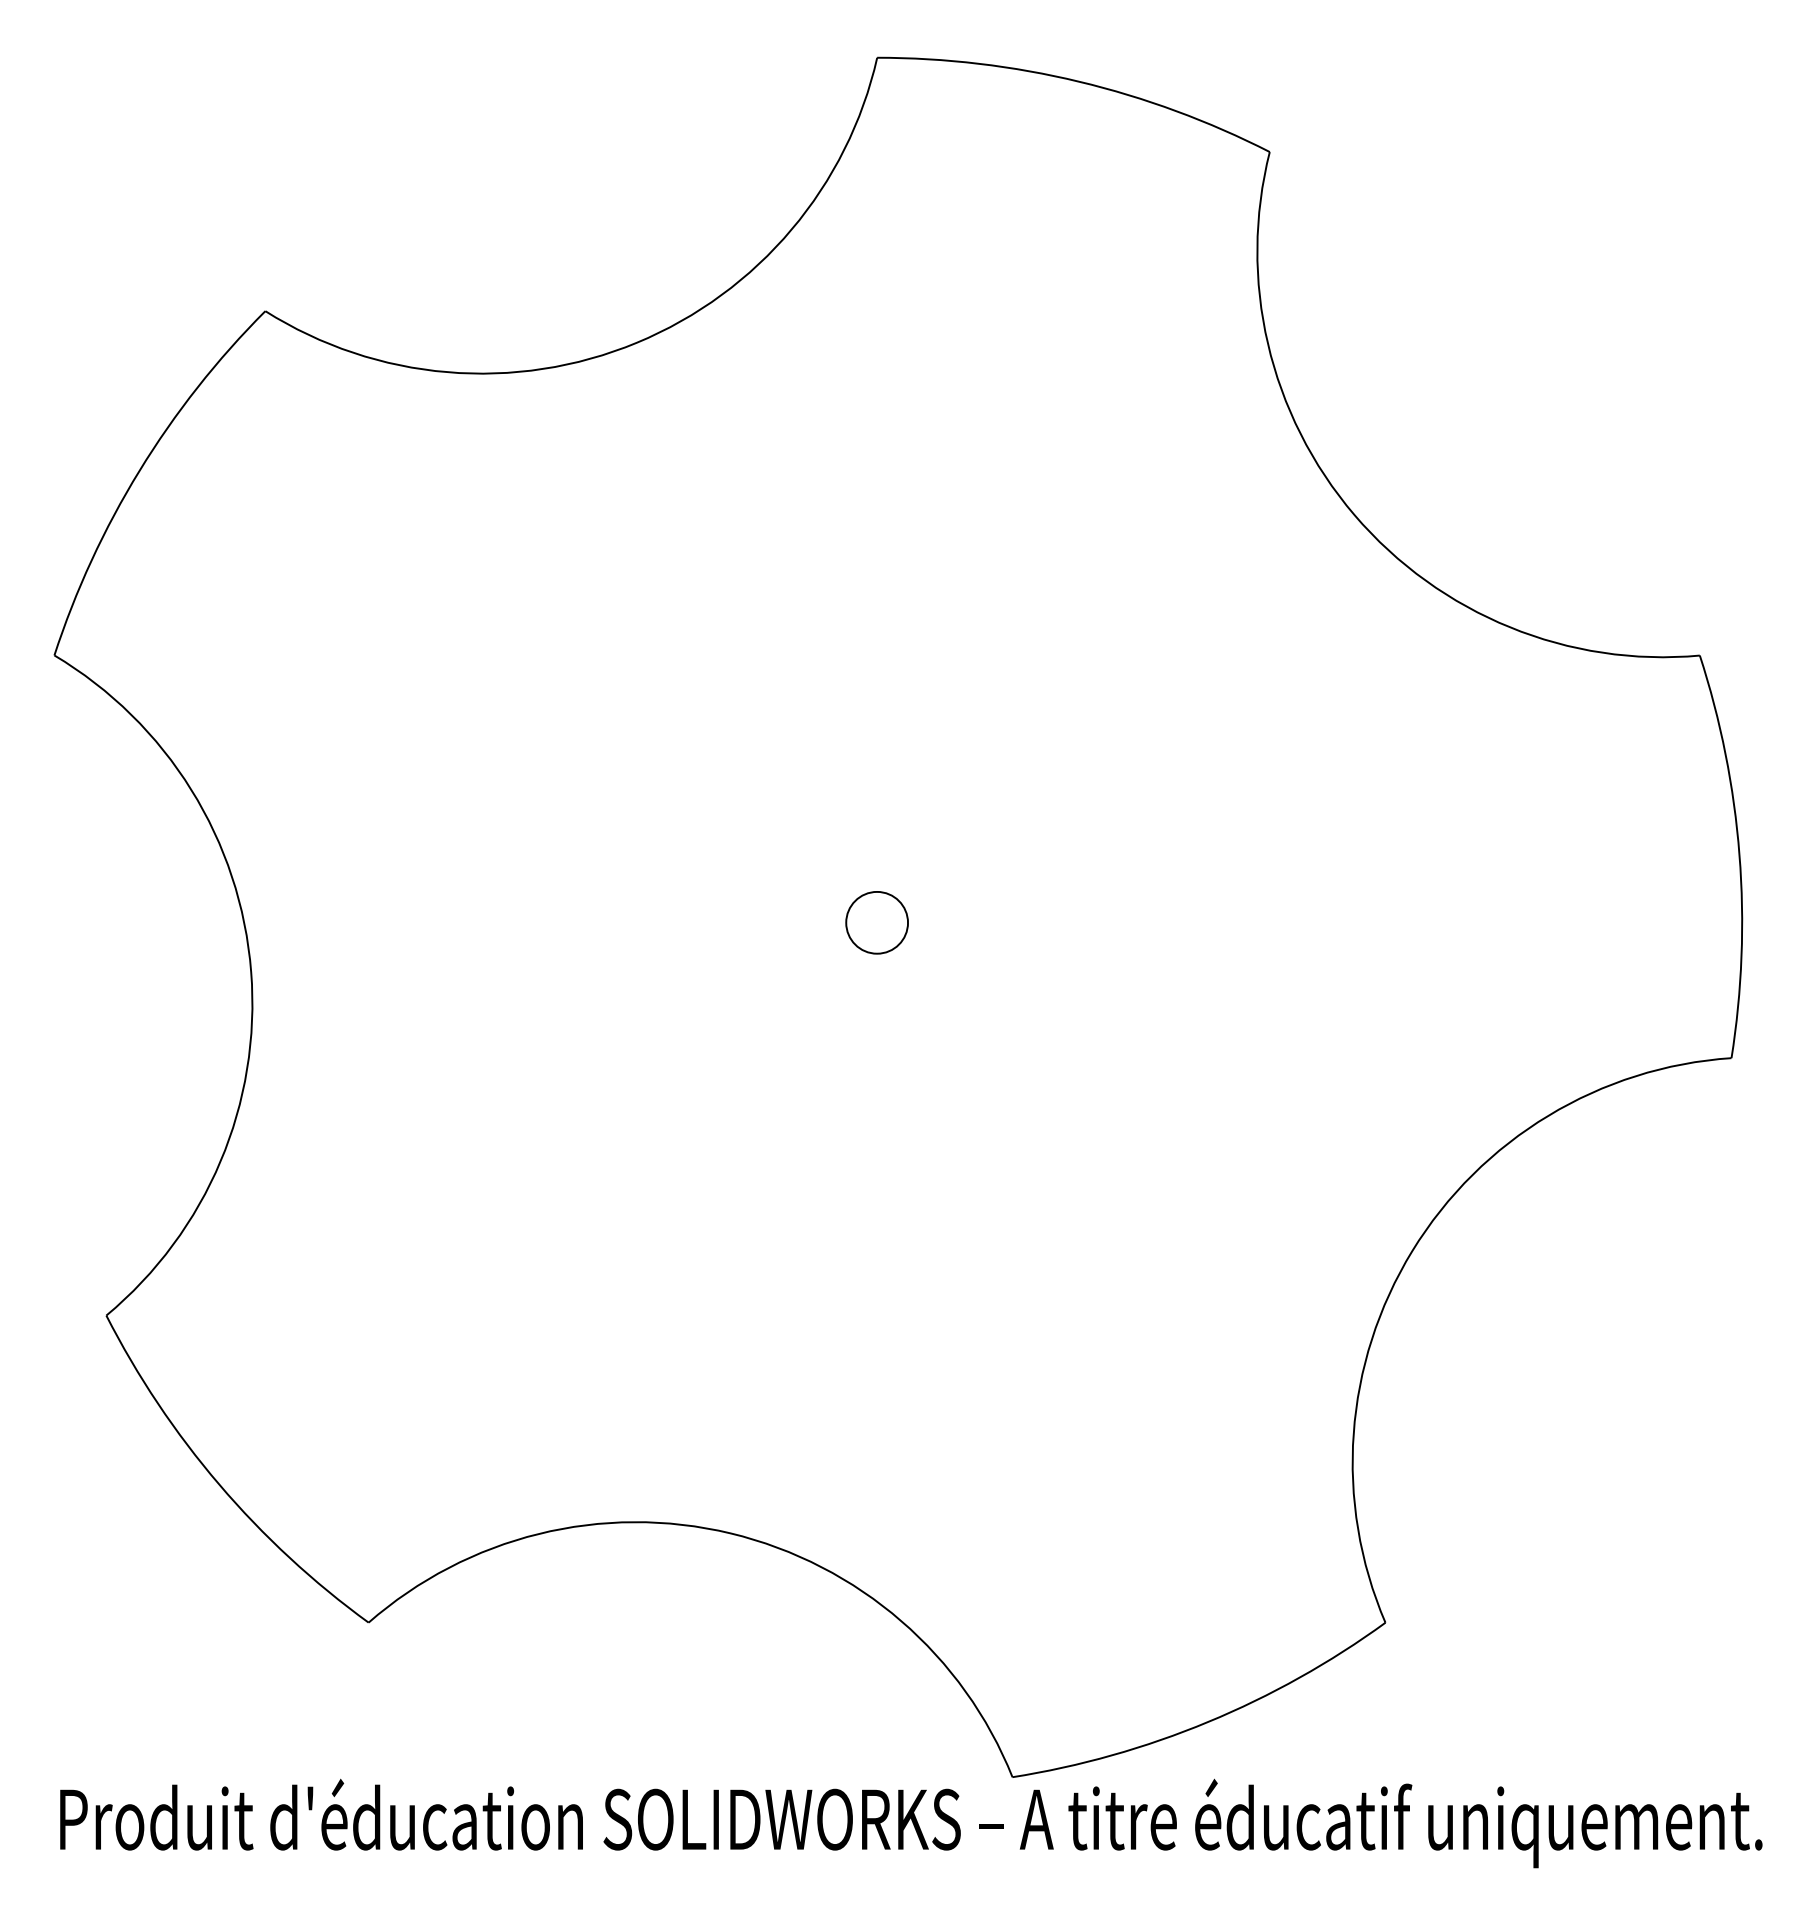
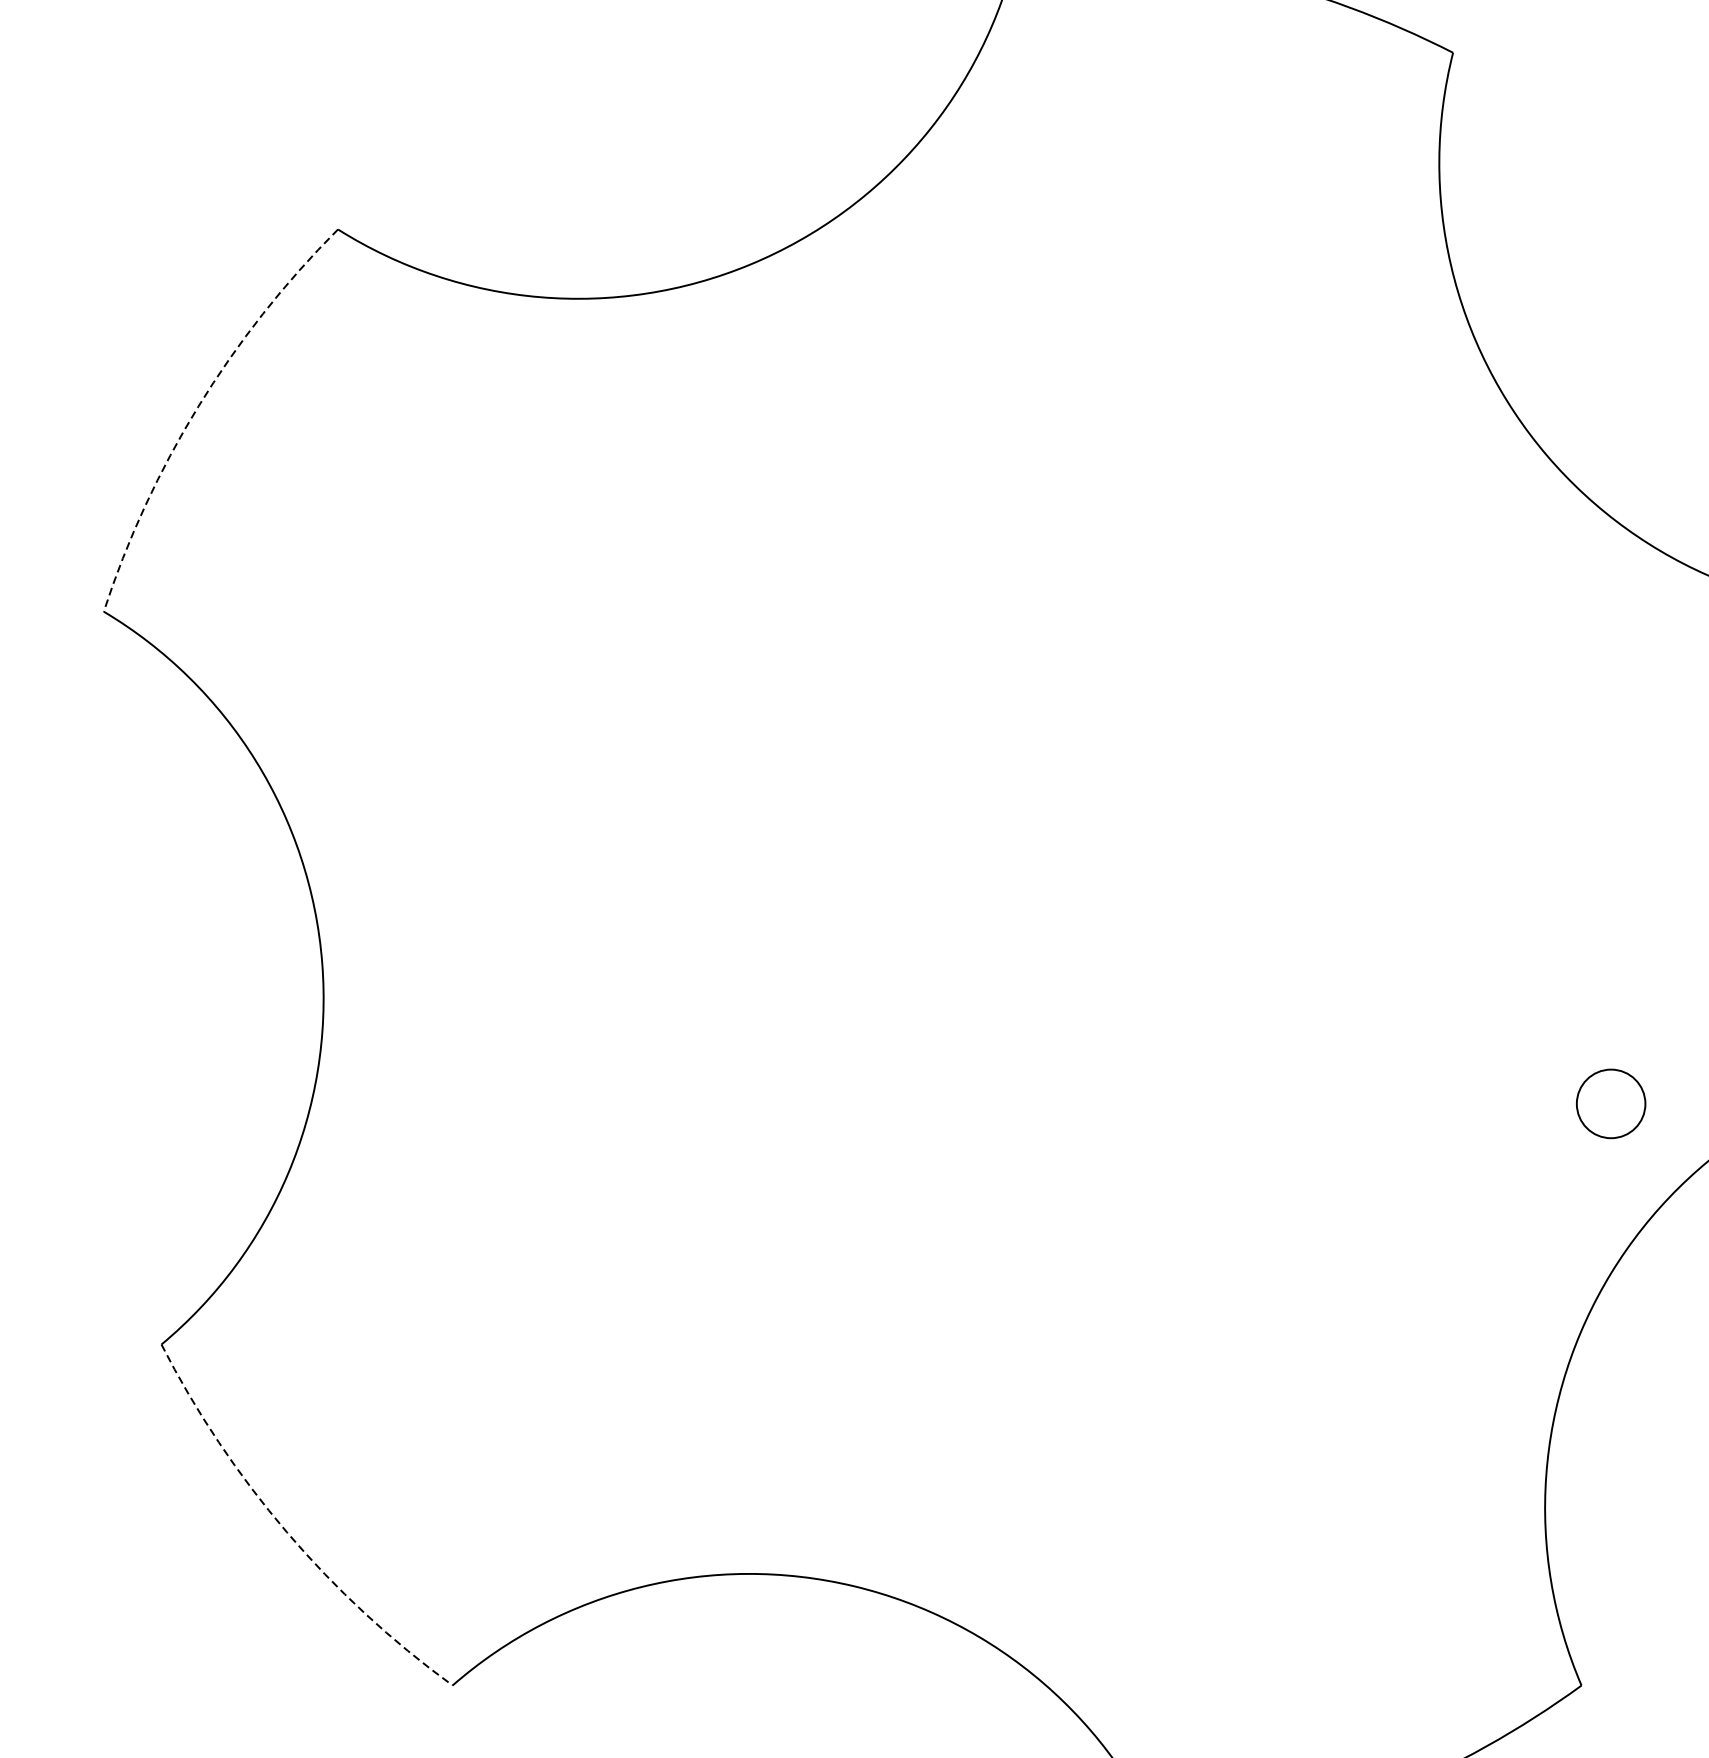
arc: (139, 470) -> (198, 406), solid -> dashed
circle: (876, 922) -> (1610, 1103), moved
arc: (219, 1484) -> (287, 1532), solid -> dashed

